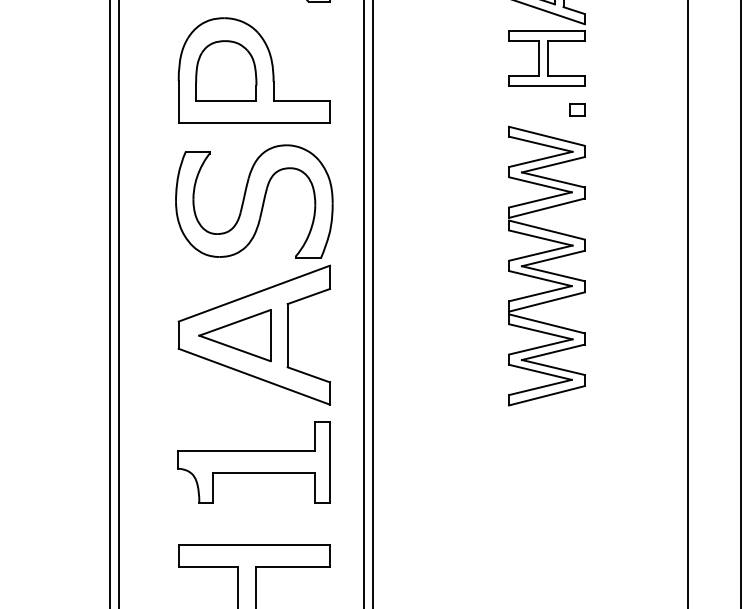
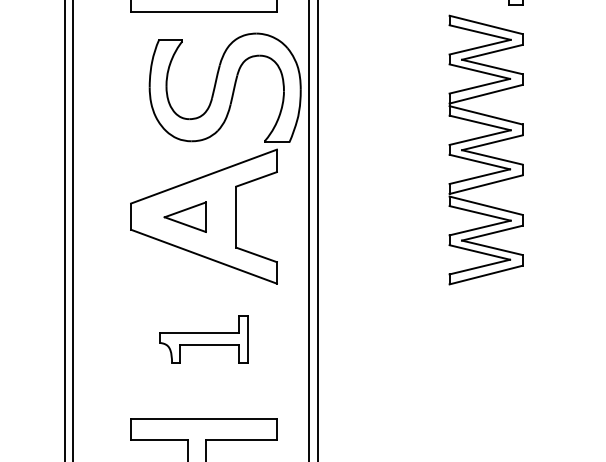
part: (254, 201) -> (225, 87), moved
part: (234, 335) -> (184, 216), size x0.6
part: (253, 462) -> (203, 339), size x0.6

